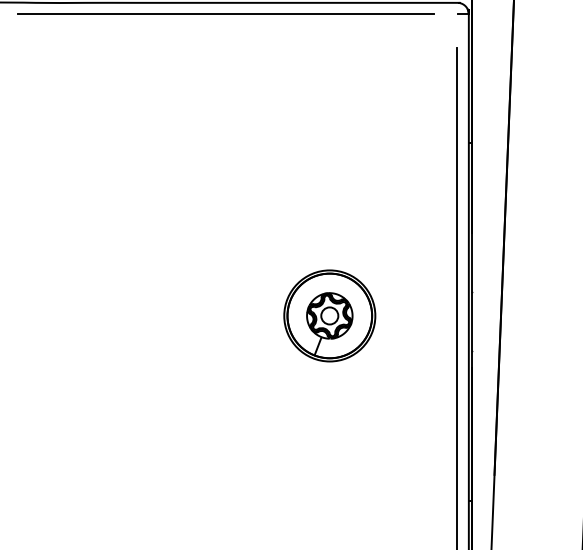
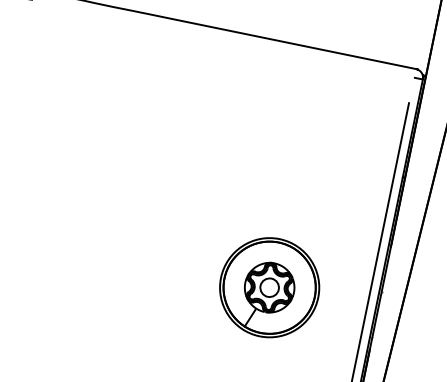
line: (225, 14) -> (237, 41), removed
part: (329, 315) -> (269, 287), size x1.4

